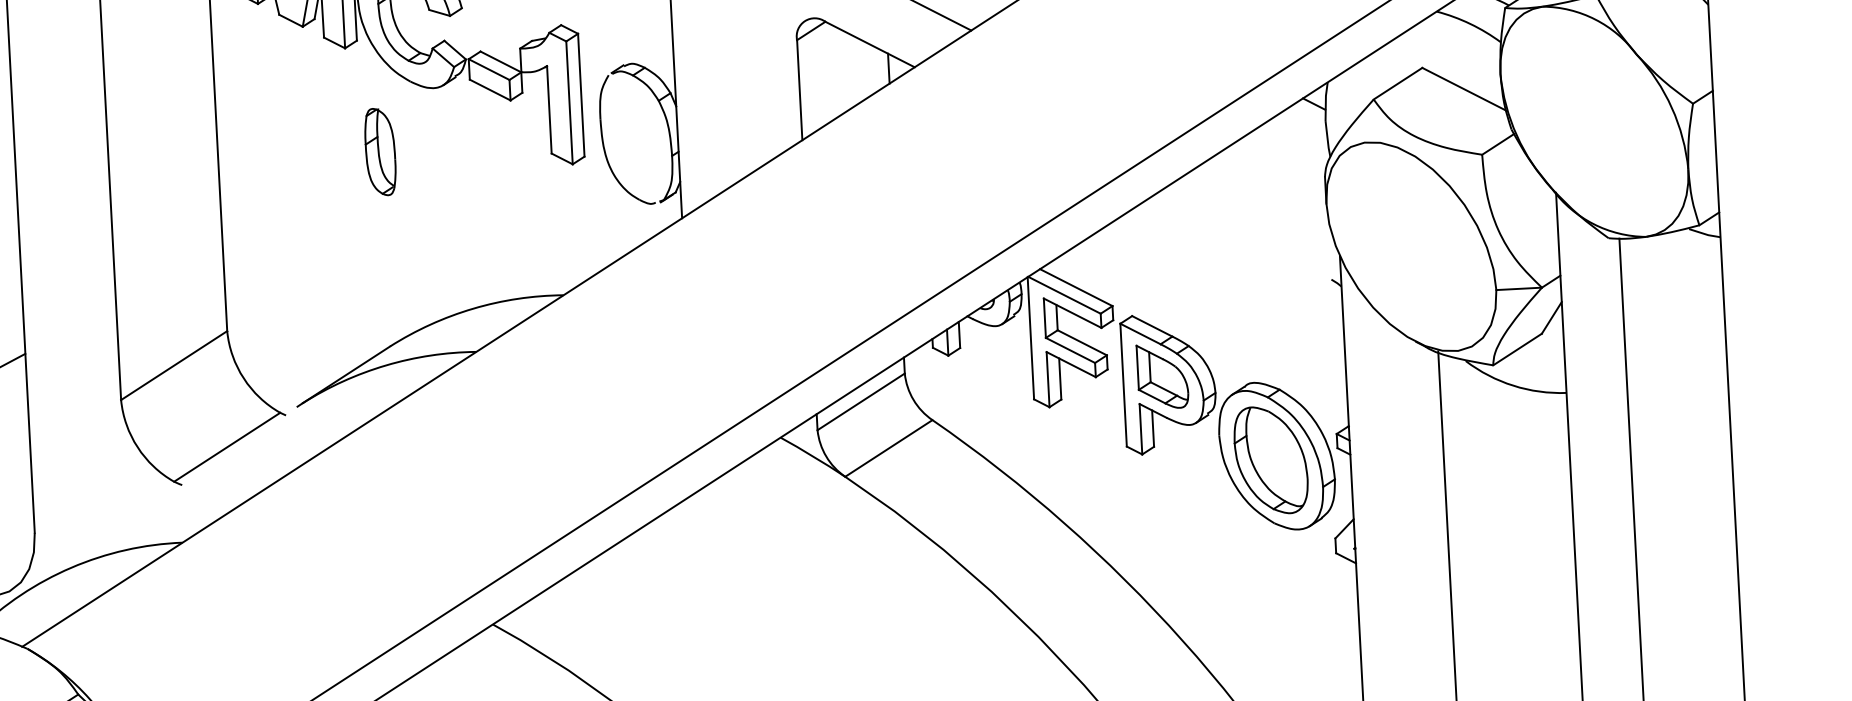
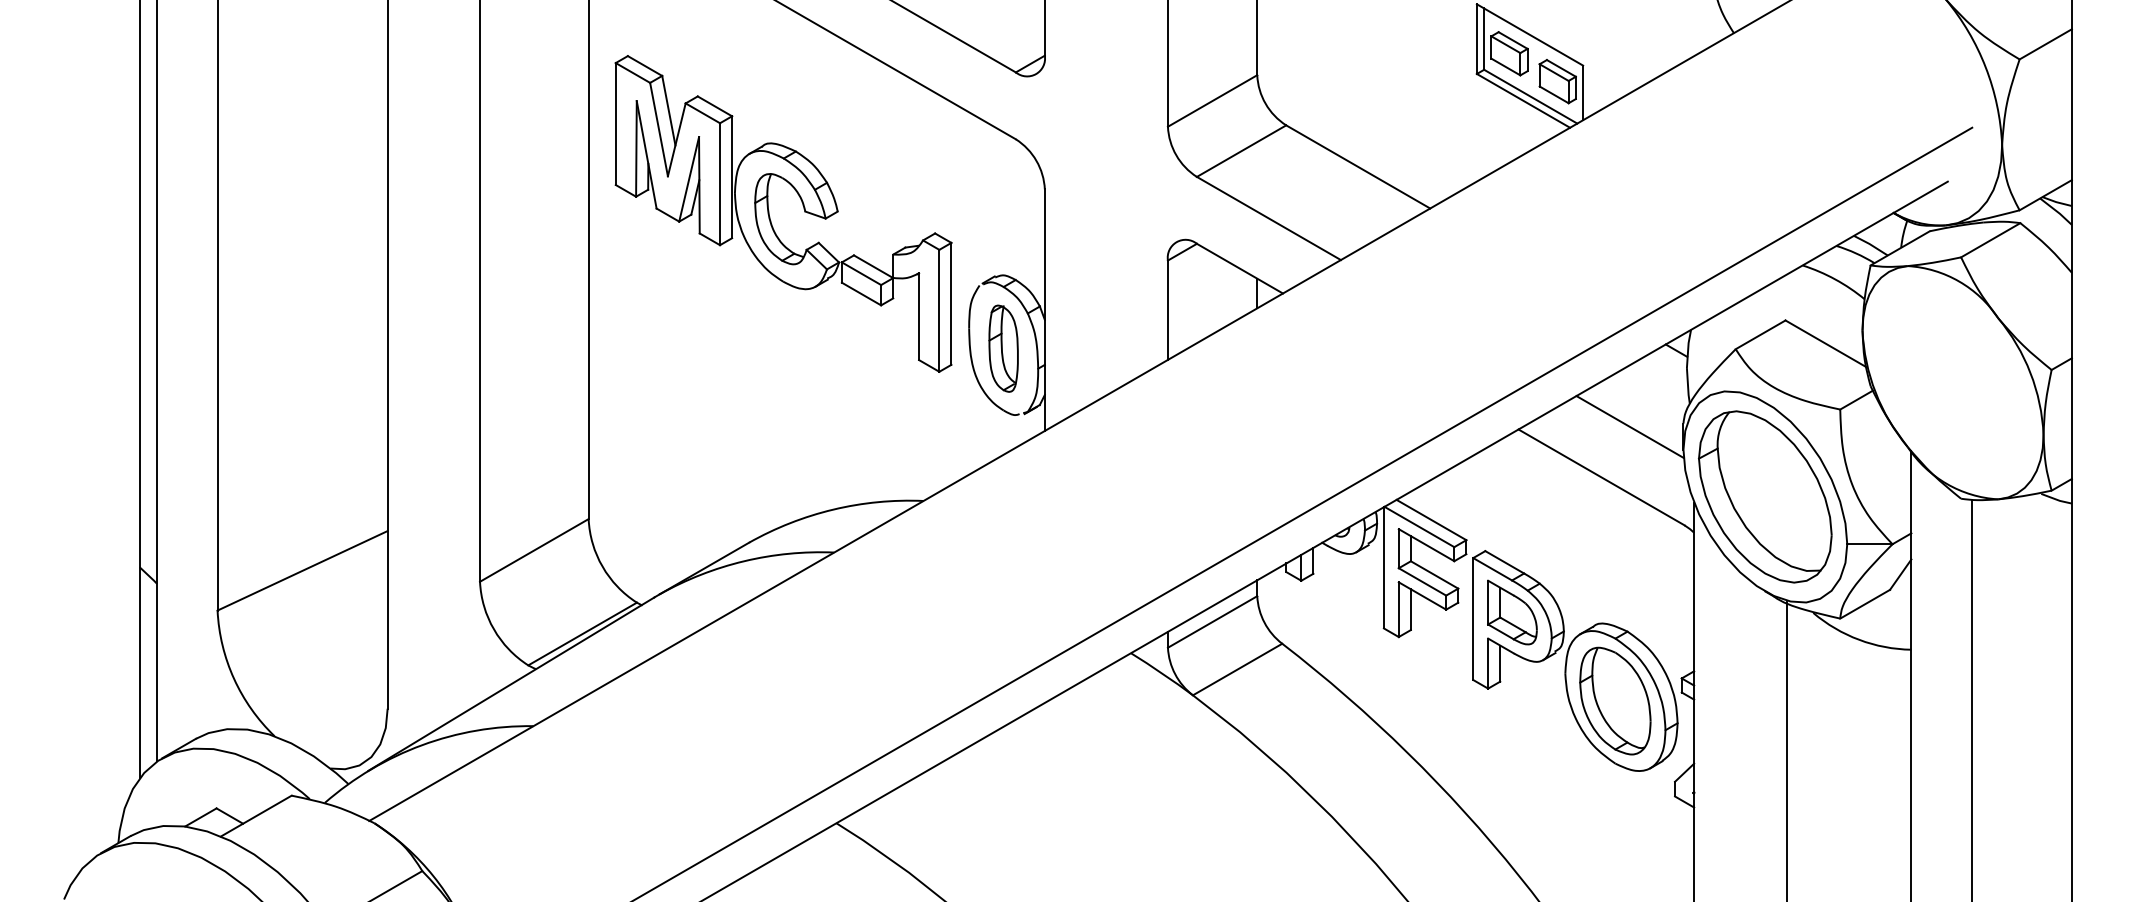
part: (380, 151) -> (1003, 348), moved
line: (1270, 182) -> (1629, 426), added
line: (1245, 235) -> (1601, 477), added
part: (1411, 246) -> (1765, 496), added
line: (158, 500) -> (511, 683), added

